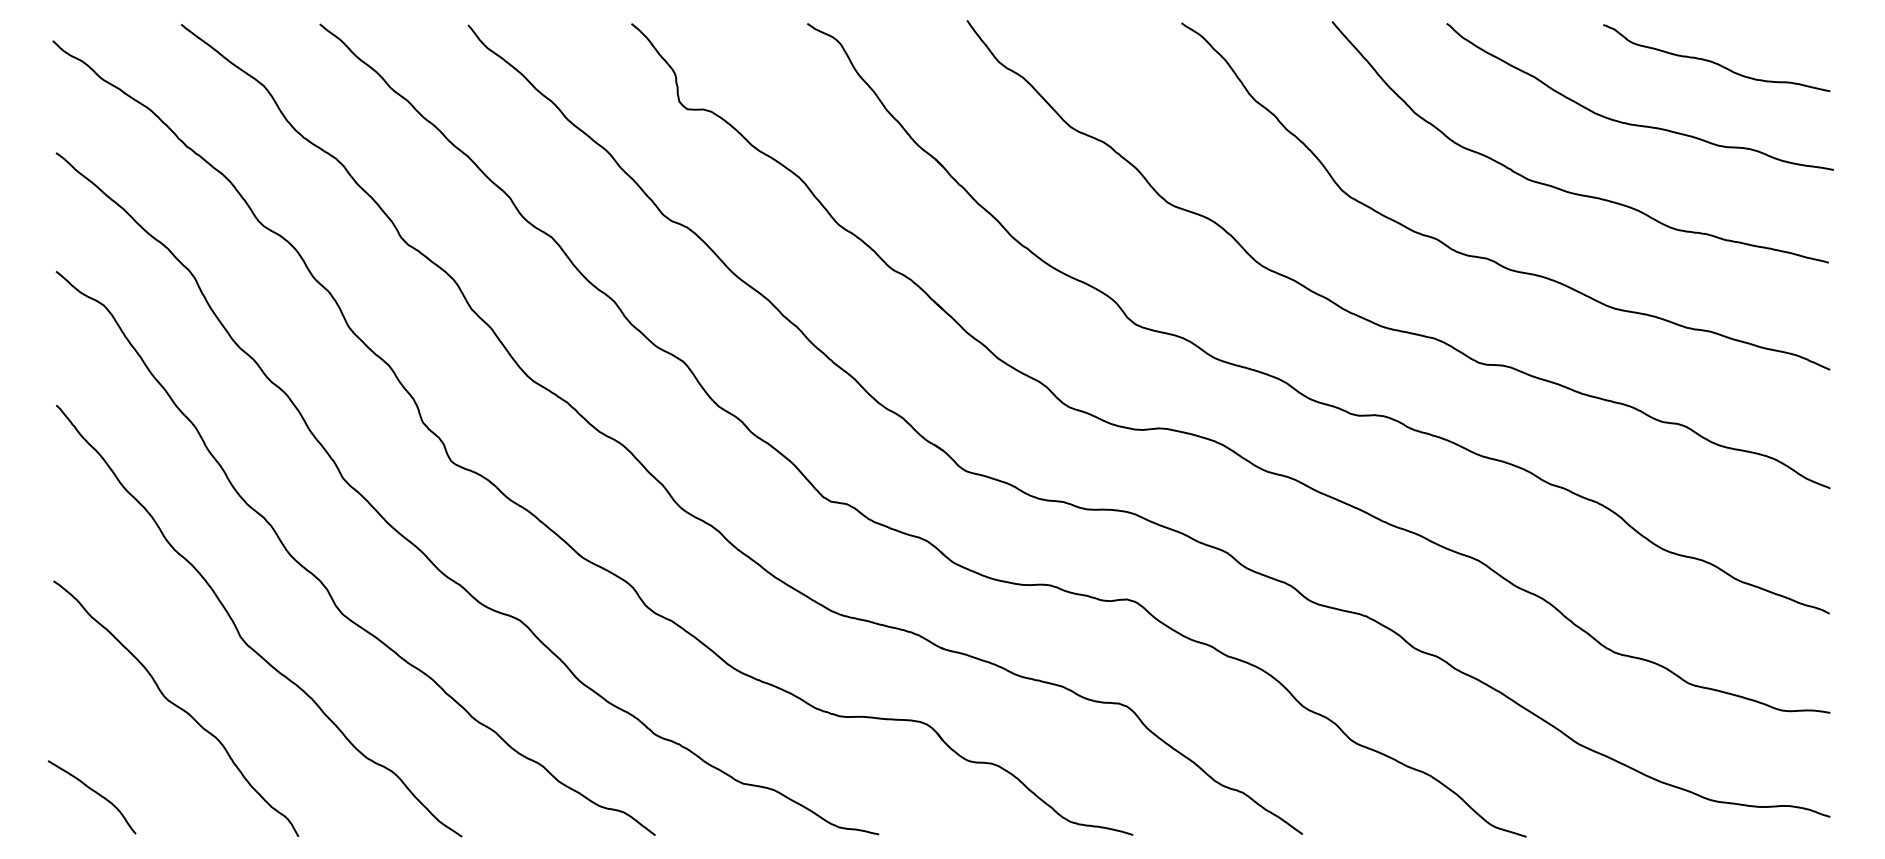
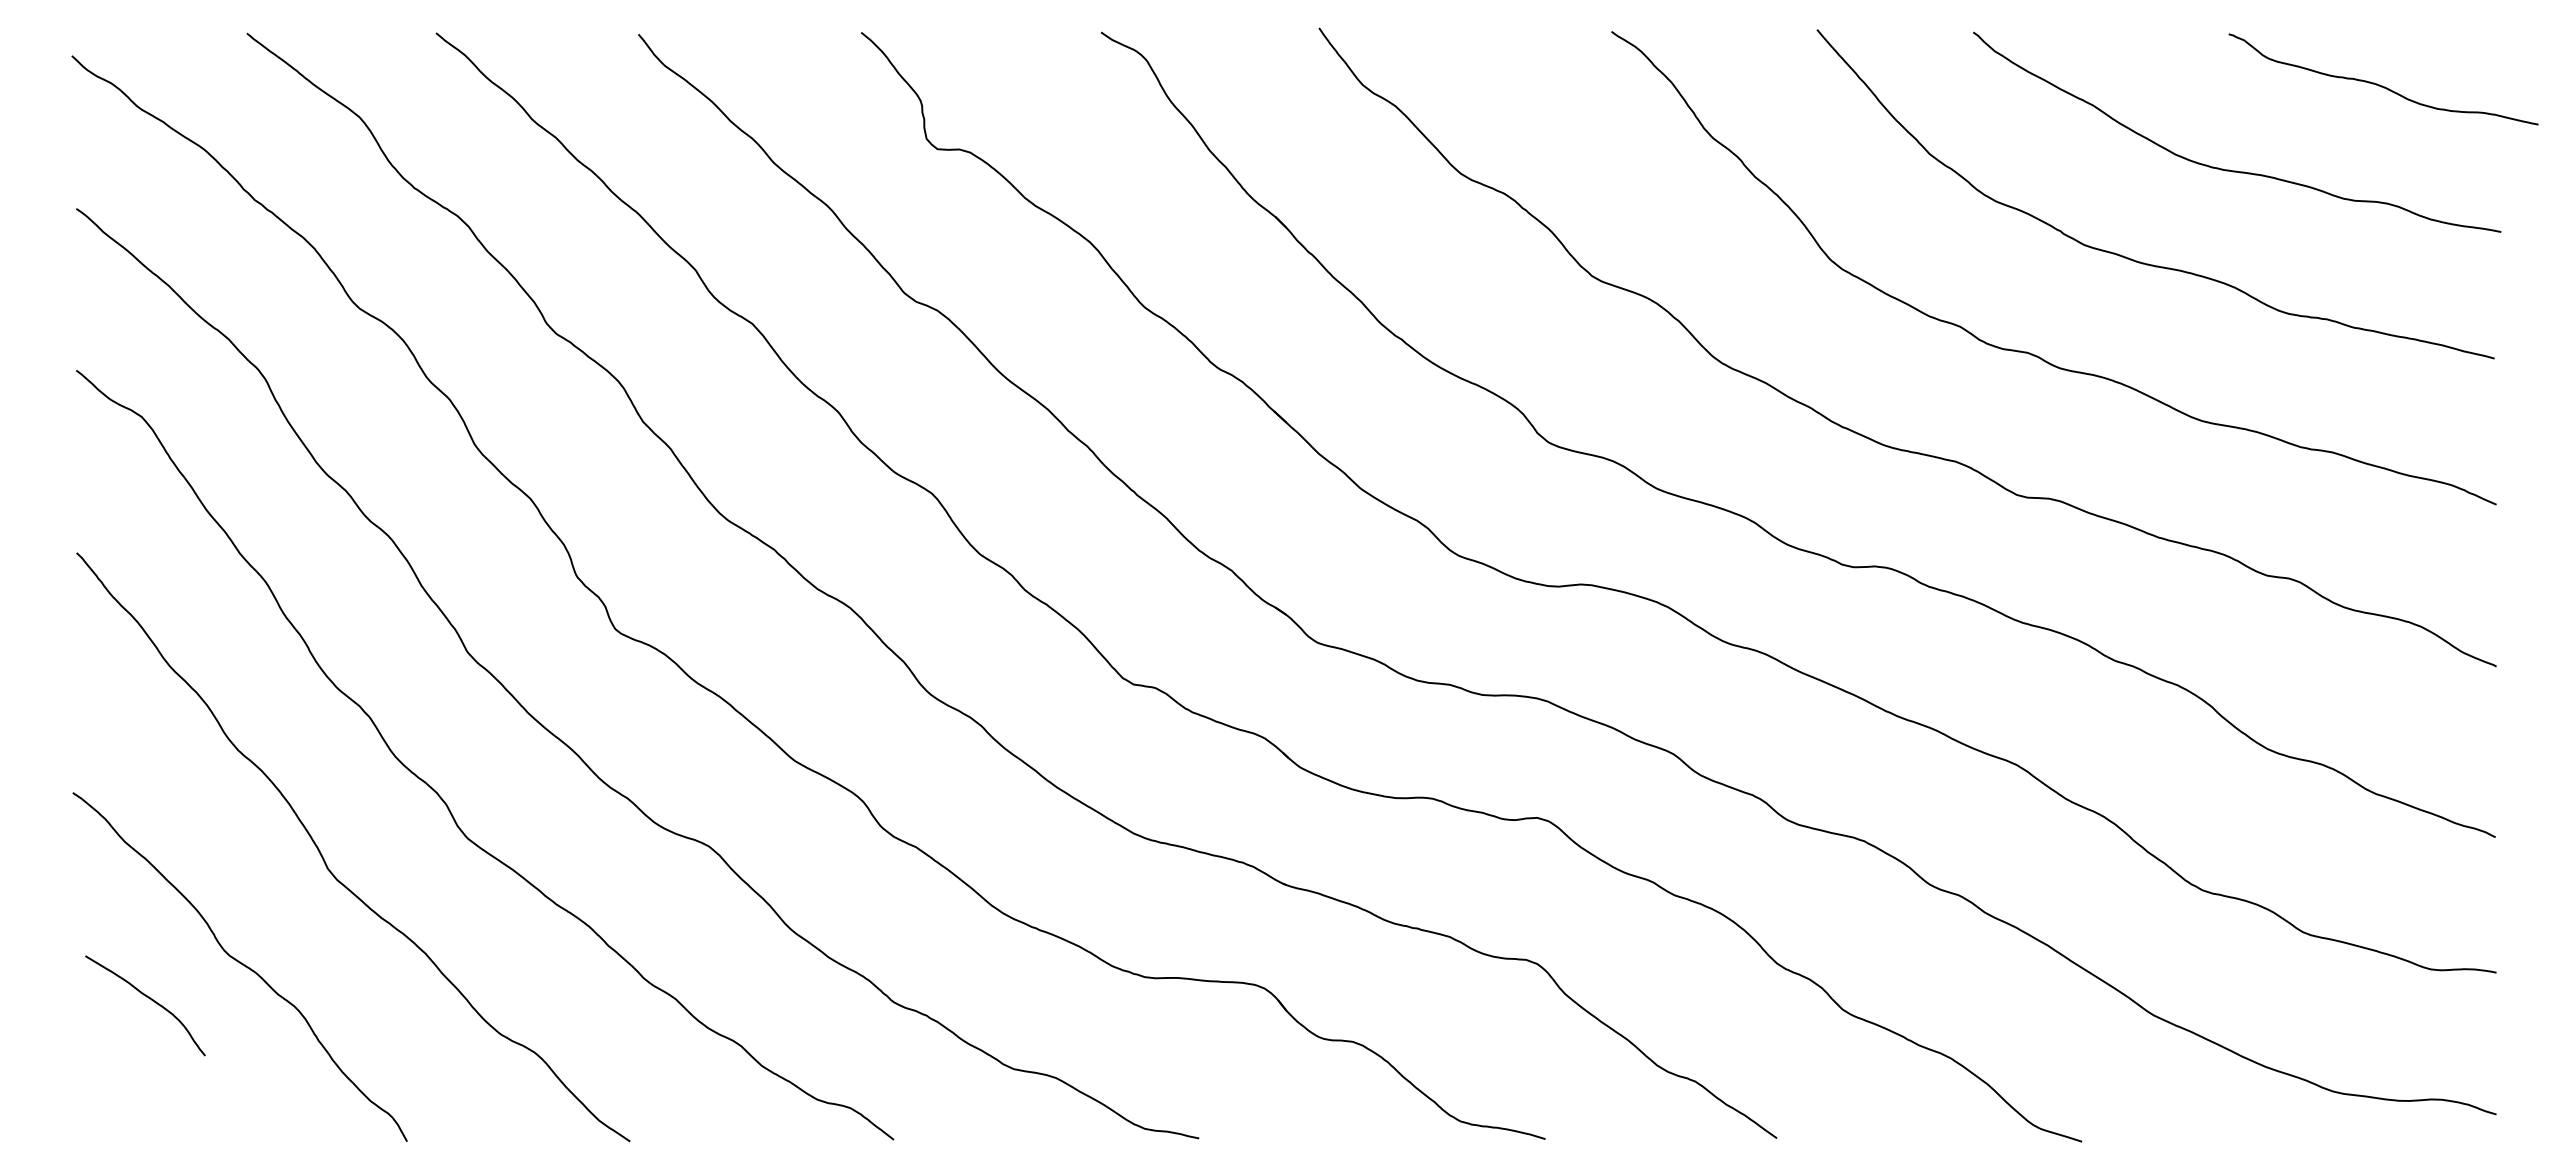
curve: (1715, 62) -> (2382, 85), moved
curve: (95, 792) -> (149, 999), moved

